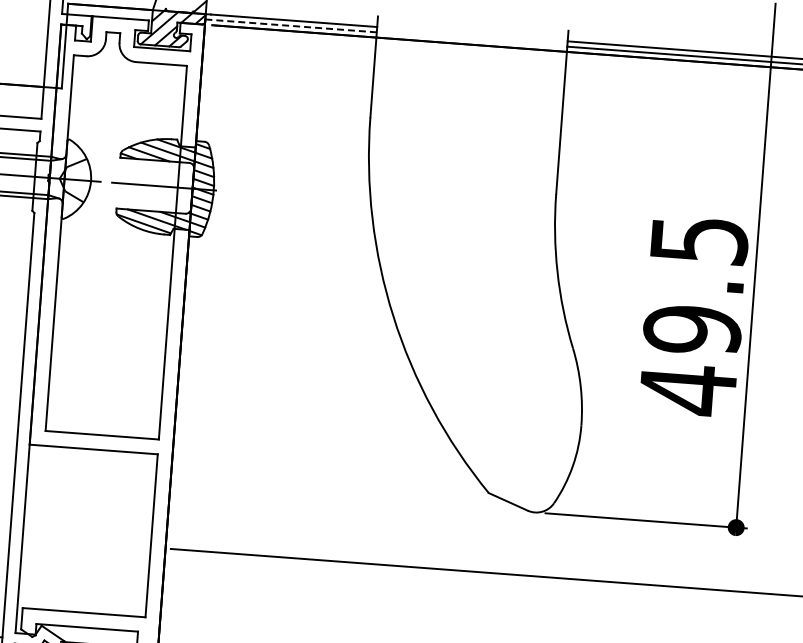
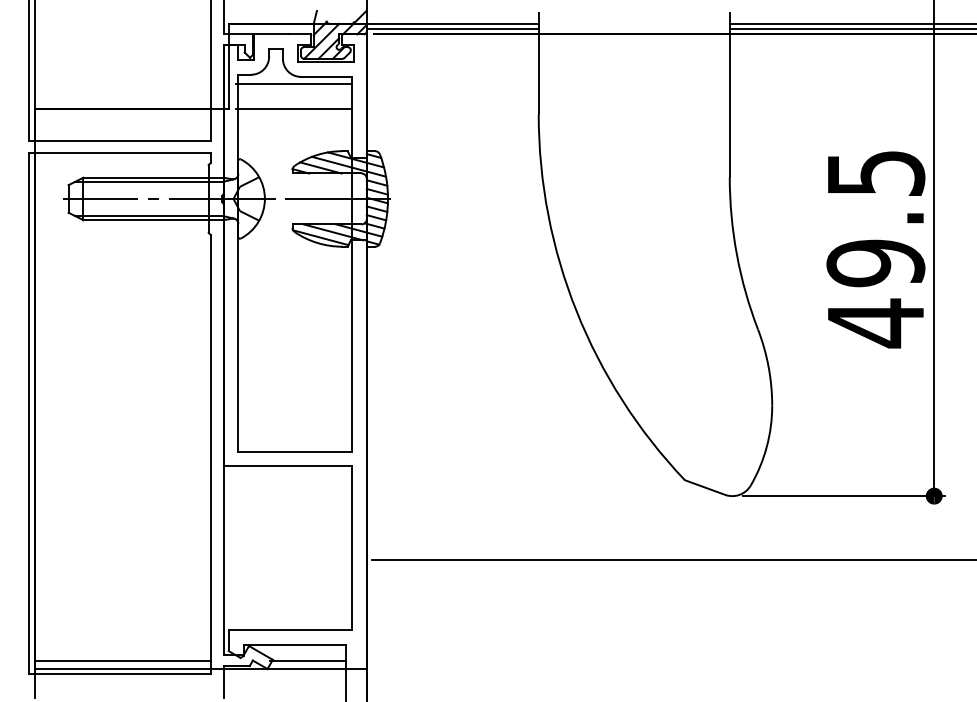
line: (290, 26) -> (452, 29), dashed -> solid
line: (128, 69) -> (293, 84), added
line: (126, 93) -> (293, 108), added
text: (693, 316) -> (875, 249), moved

